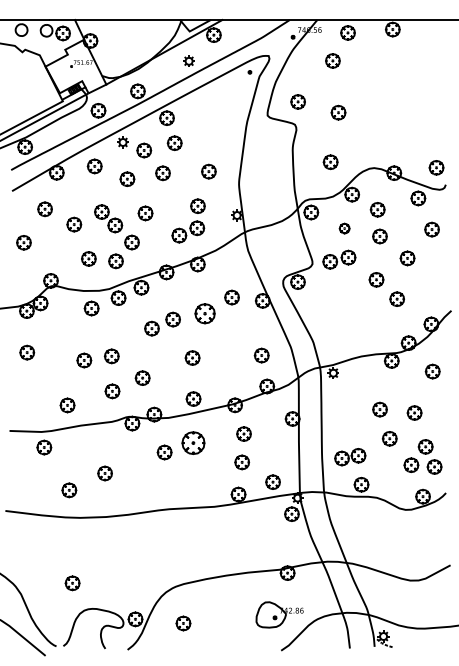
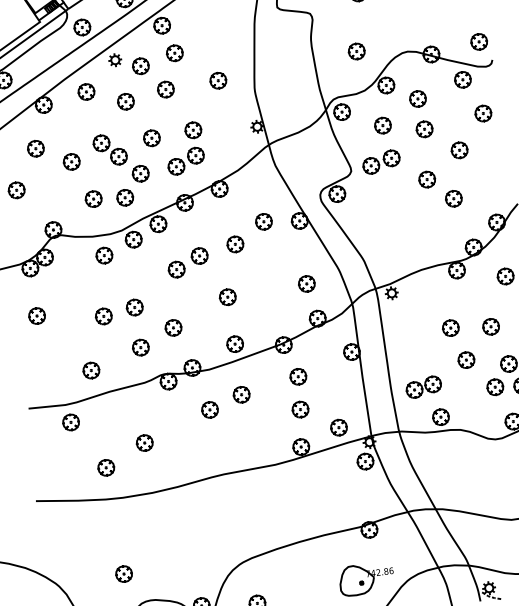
part: (188, 220) -> (184, 148), moved
part: (344, 228) -> (382, 125), size x1.43
part: (204, 313) -> (234, 244), size x0.71
part: (193, 442) -> (241, 394), size x0.62

